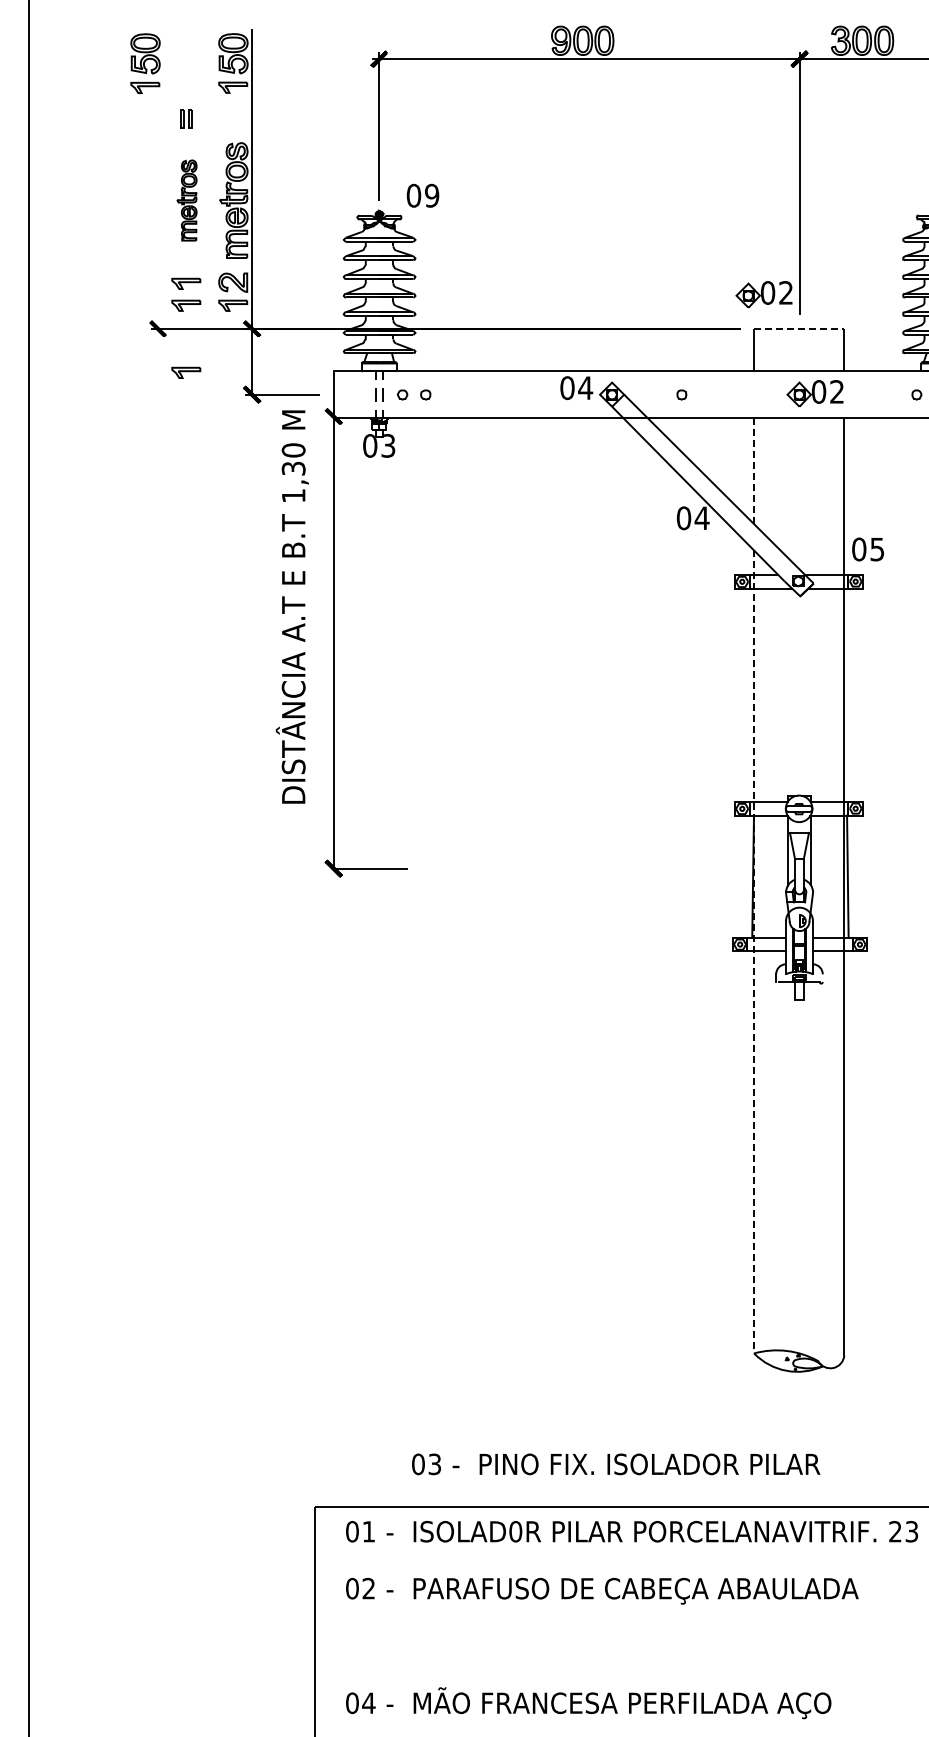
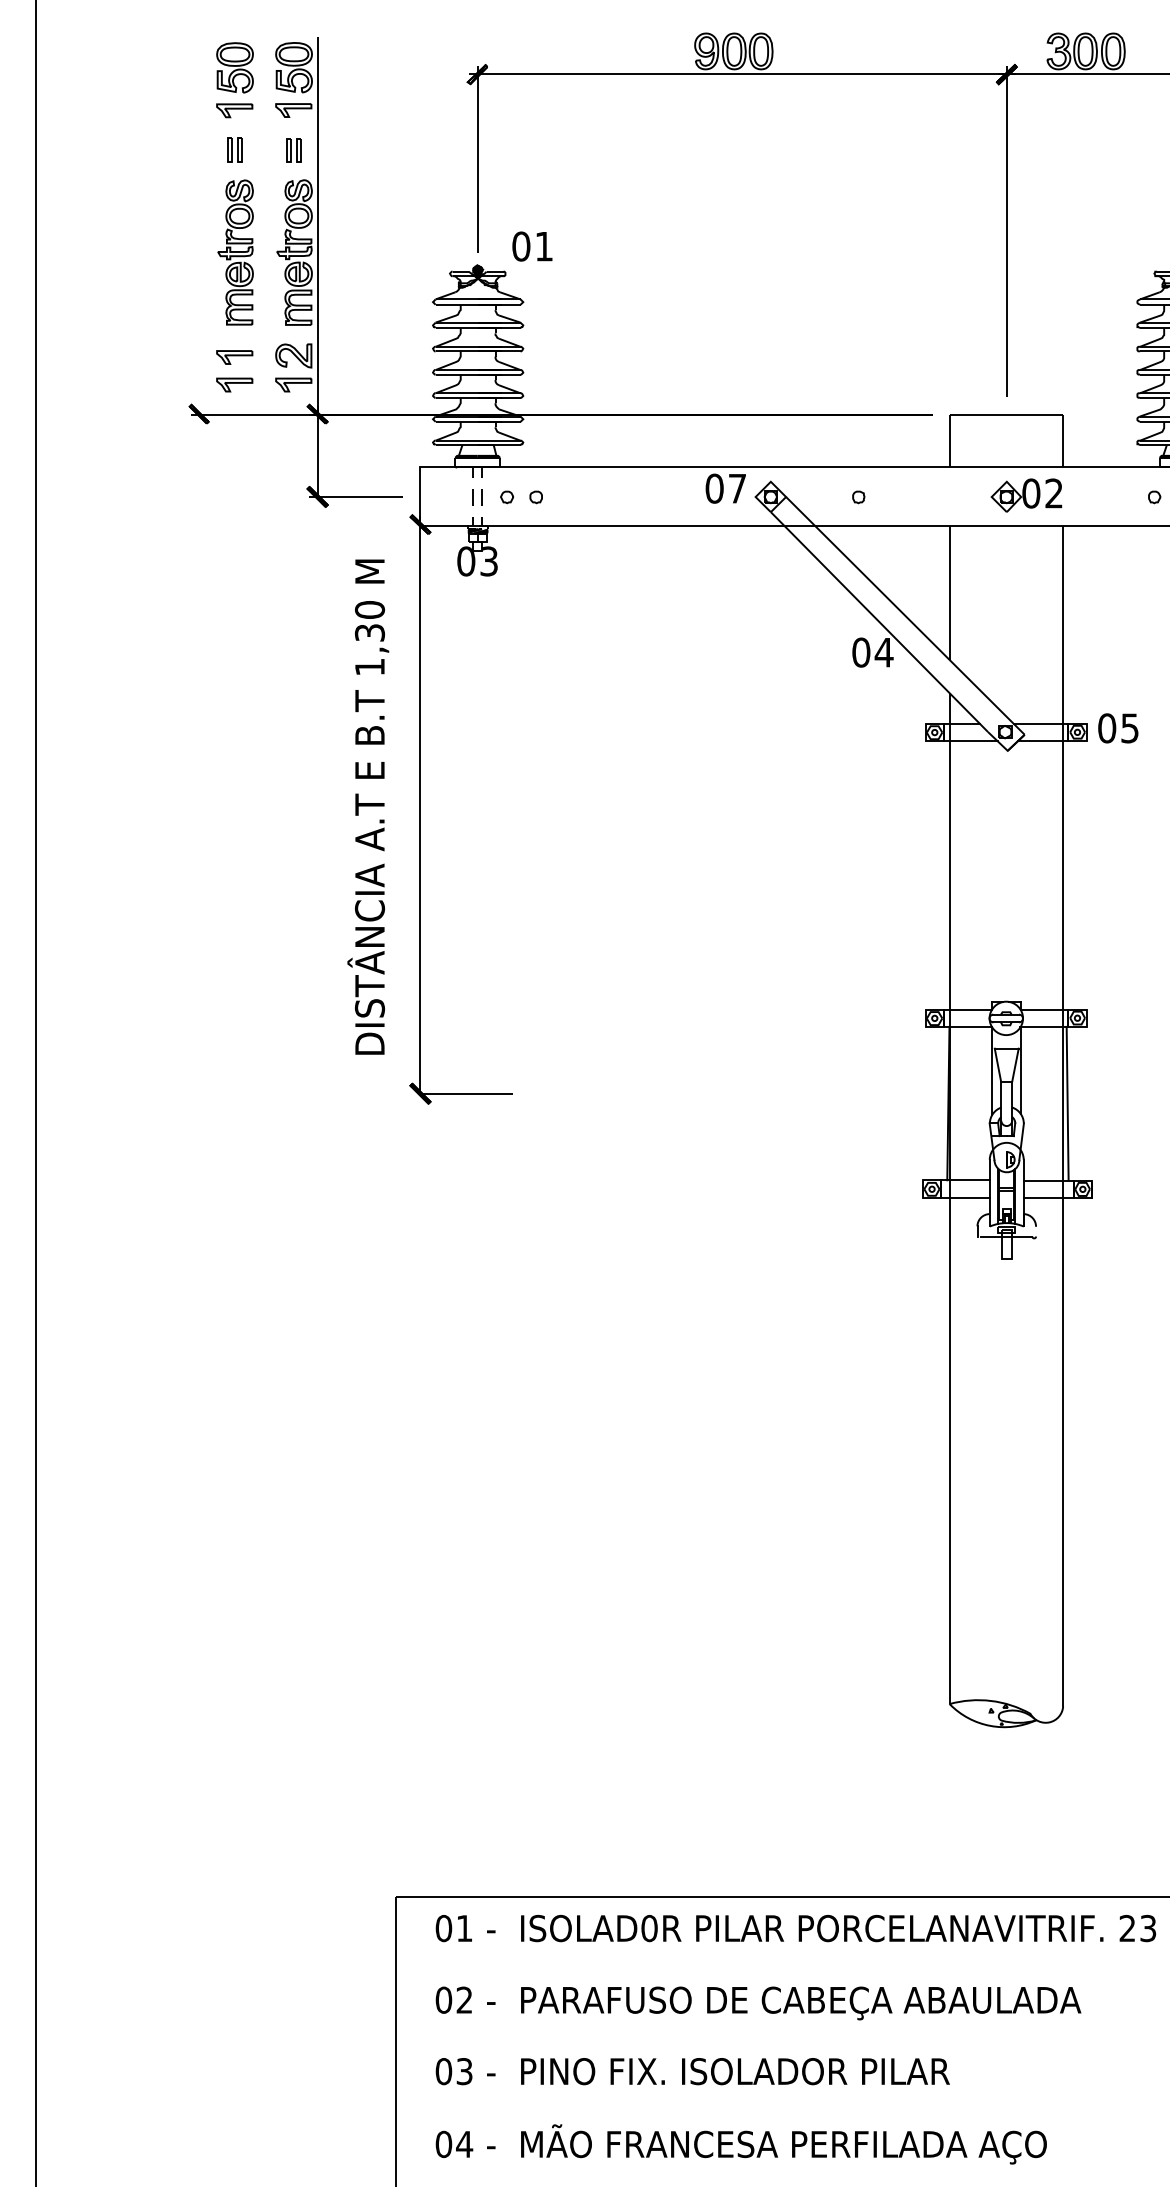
part: (145, 63) -> (234, 80), moved
part: (233, 119) -> (294, 150), added
text: (432, 195) -> (544, 246), 09 -> 01
part: (186, 200) -> (234, 252), size x1.43
part: (763, 294) -> (961, 370), removed
line: (799, 329) -> (1006, 414), dashed -> solid
part: (186, 372) -> (234, 469), removed
text: (585, 387) -> (737, 487), 04 -> 07
line: (754, 471) -> (950, 593), dashed -> solid
text: (867, 549) -> (1117, 728), moved
text: (291, 606) -> (367, 806), moved
line: (754, 951) -> (950, 1197), dashed -> solid
text: (616, 1464) -> (693, 2071), moved

